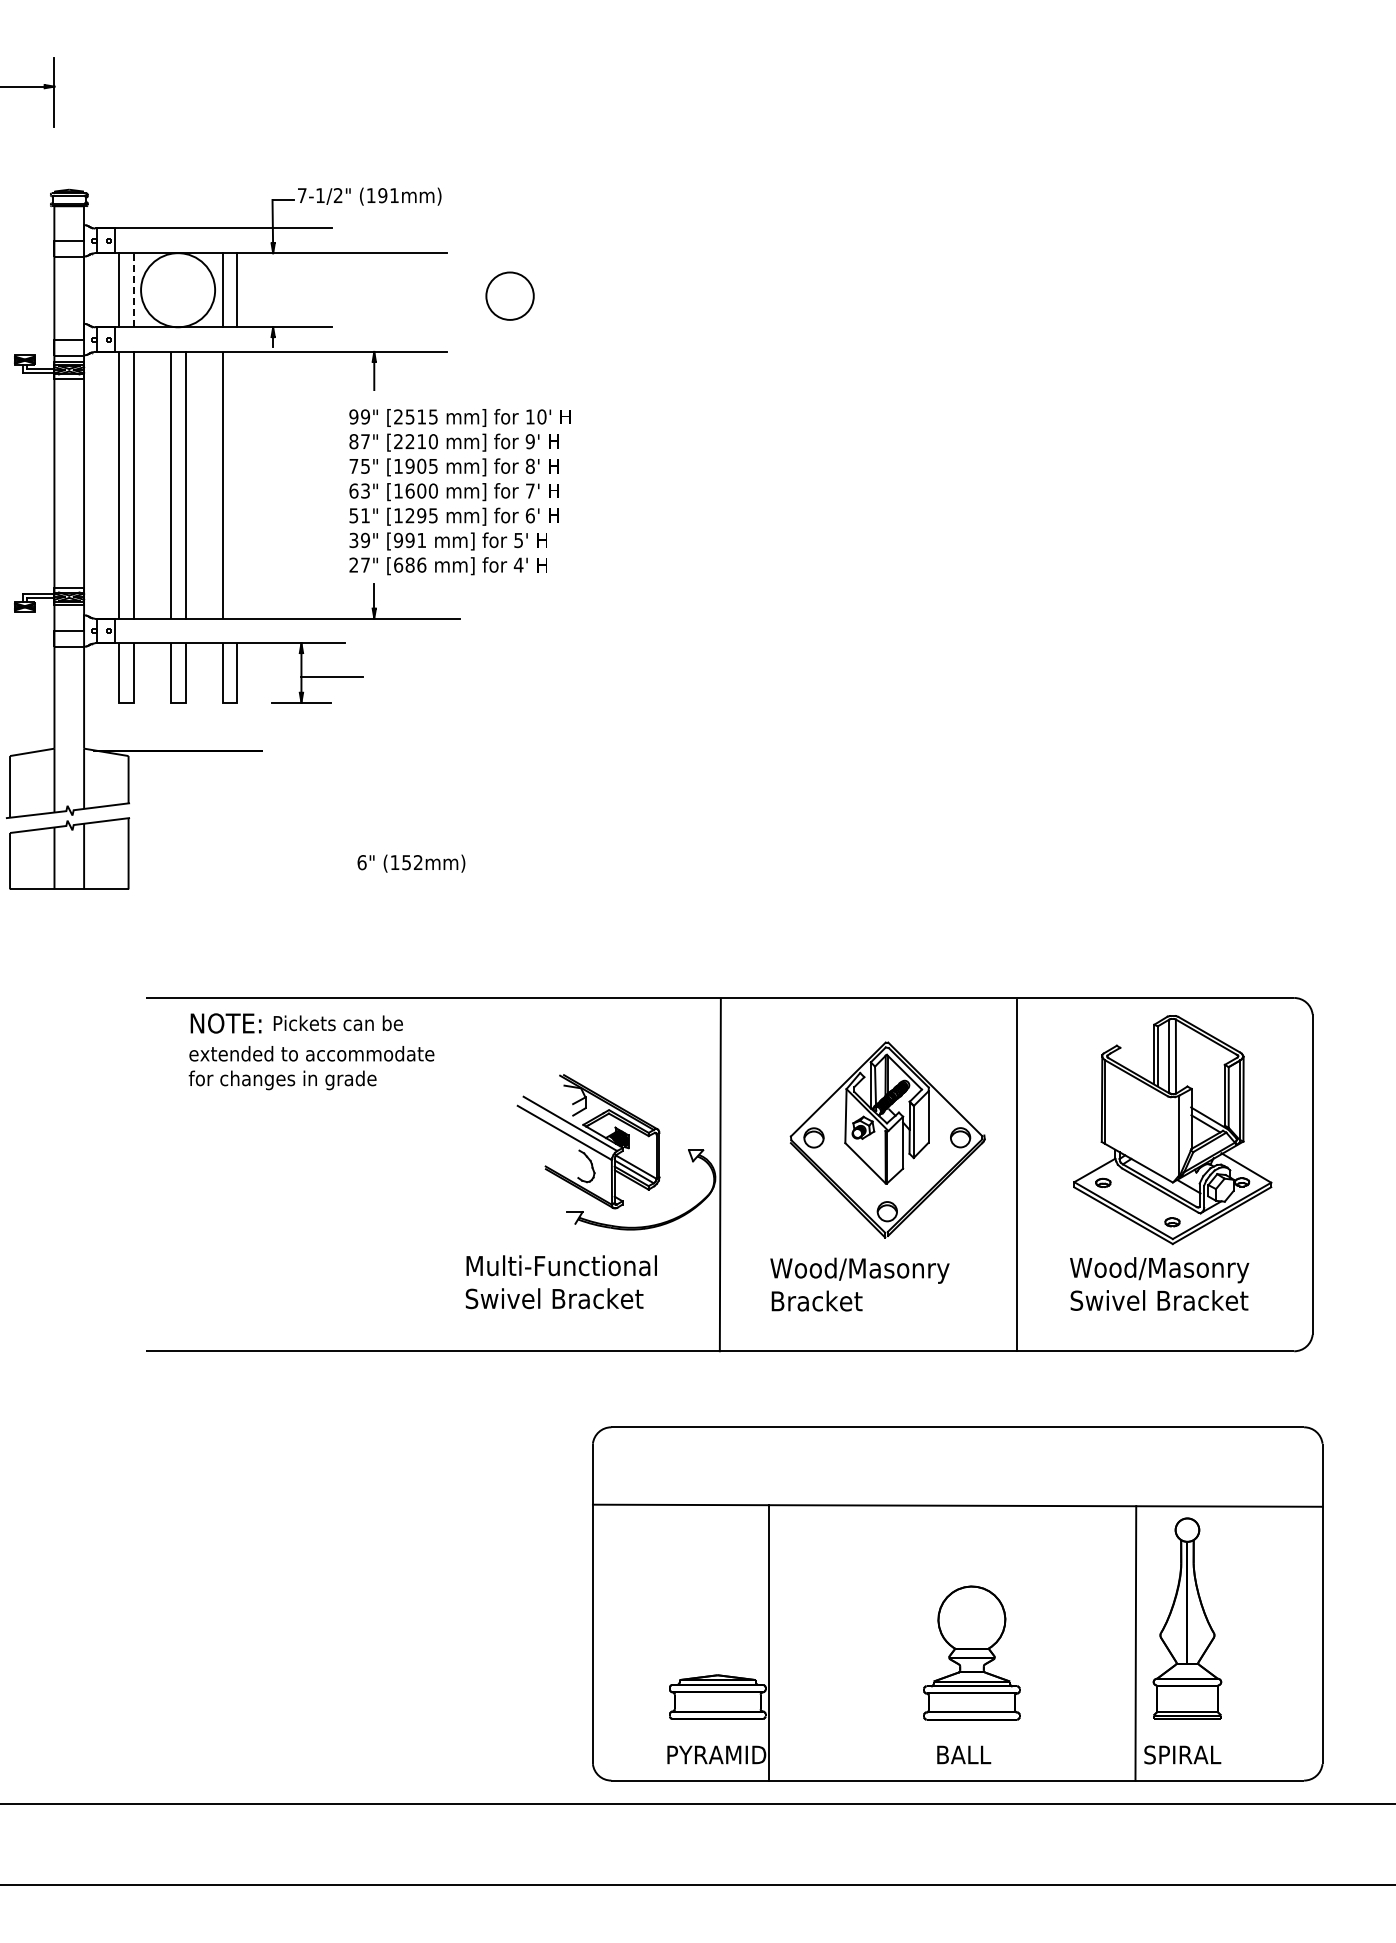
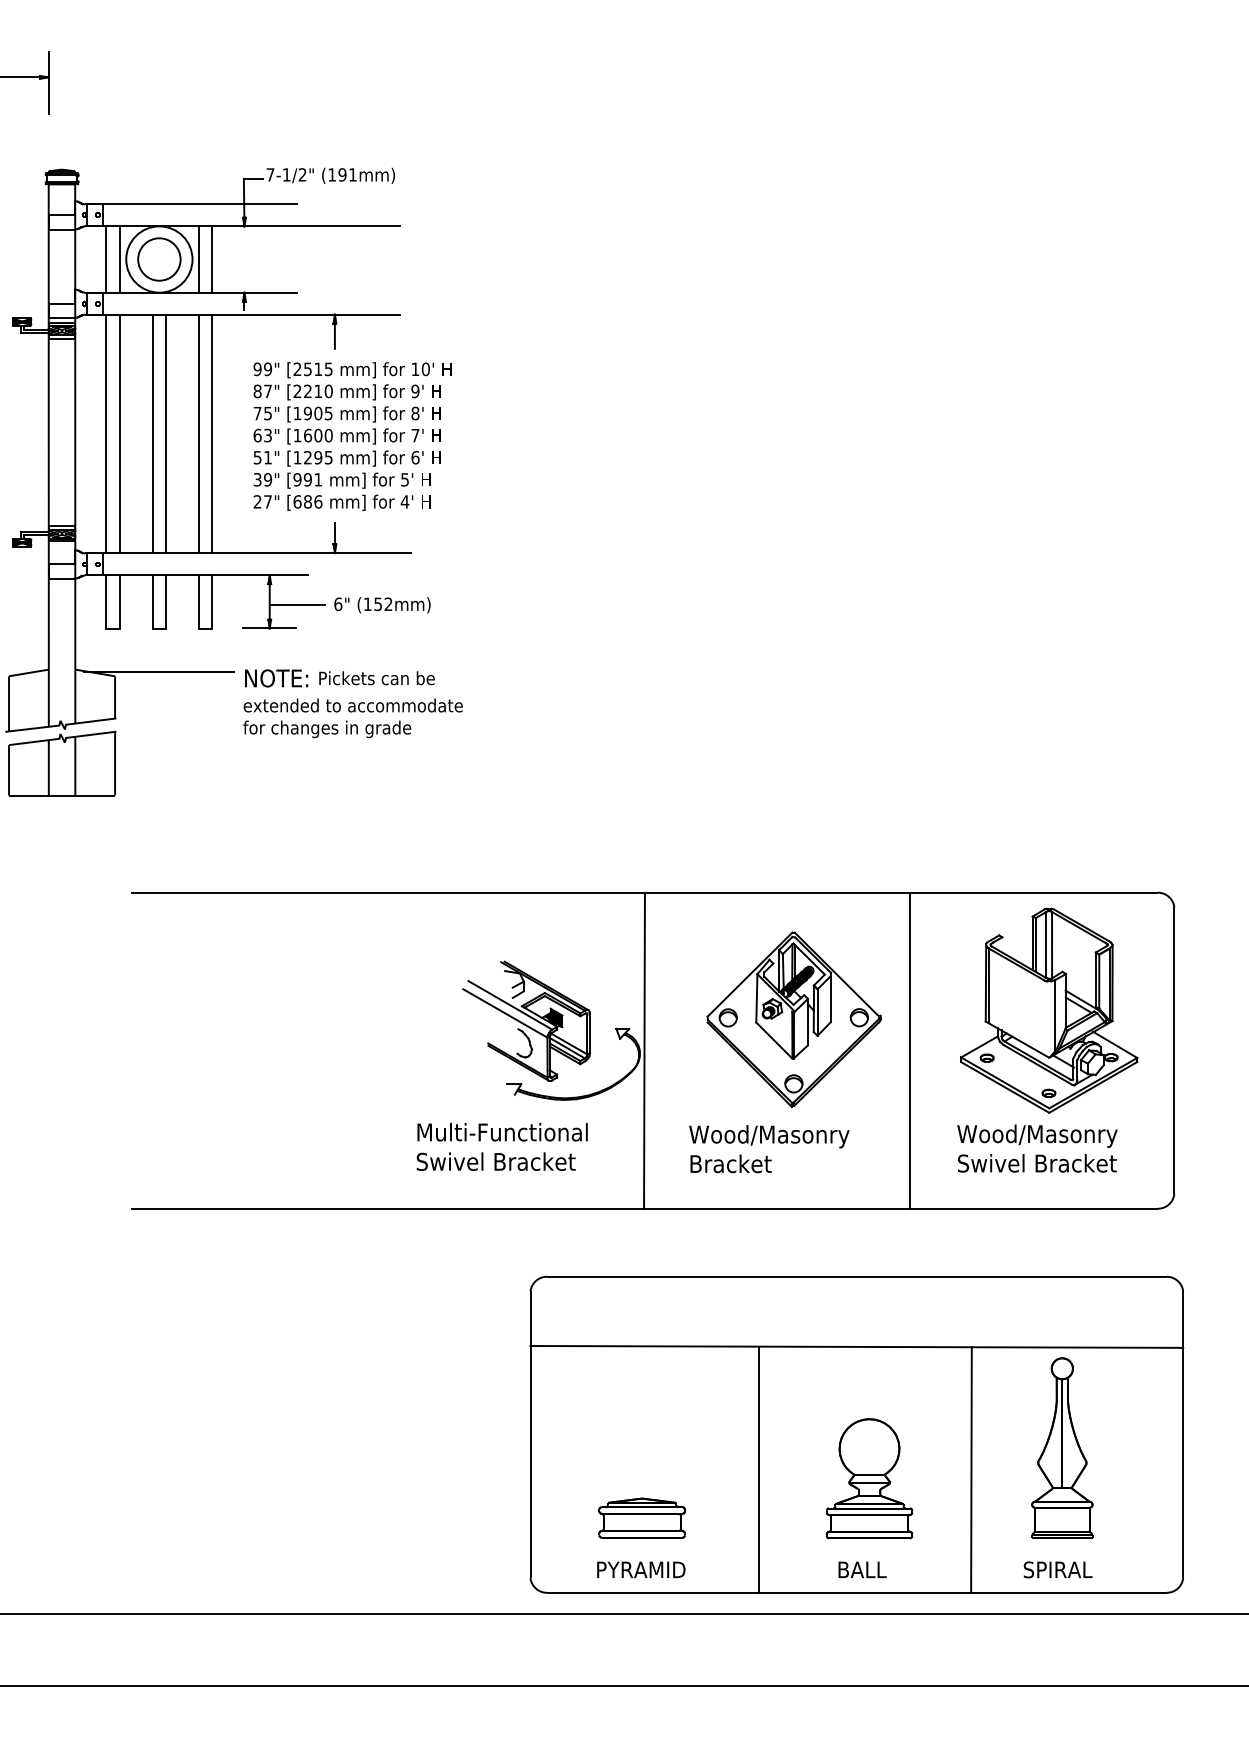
line: (133, 289) -> (119, 258), dashed -> solid
circle: (509, 295) -> (158, 258), moved
line: (237, 484) -> (212, 433), added
text: (459, 492) -> (352, 436), moved
text: (411, 863) -> (382, 605), moved
text: (311, 1051) -> (352, 703), moved
line: (769, 1642) -> (759, 1469), moved
line: (1135, 1643) -> (971, 1470), moved

